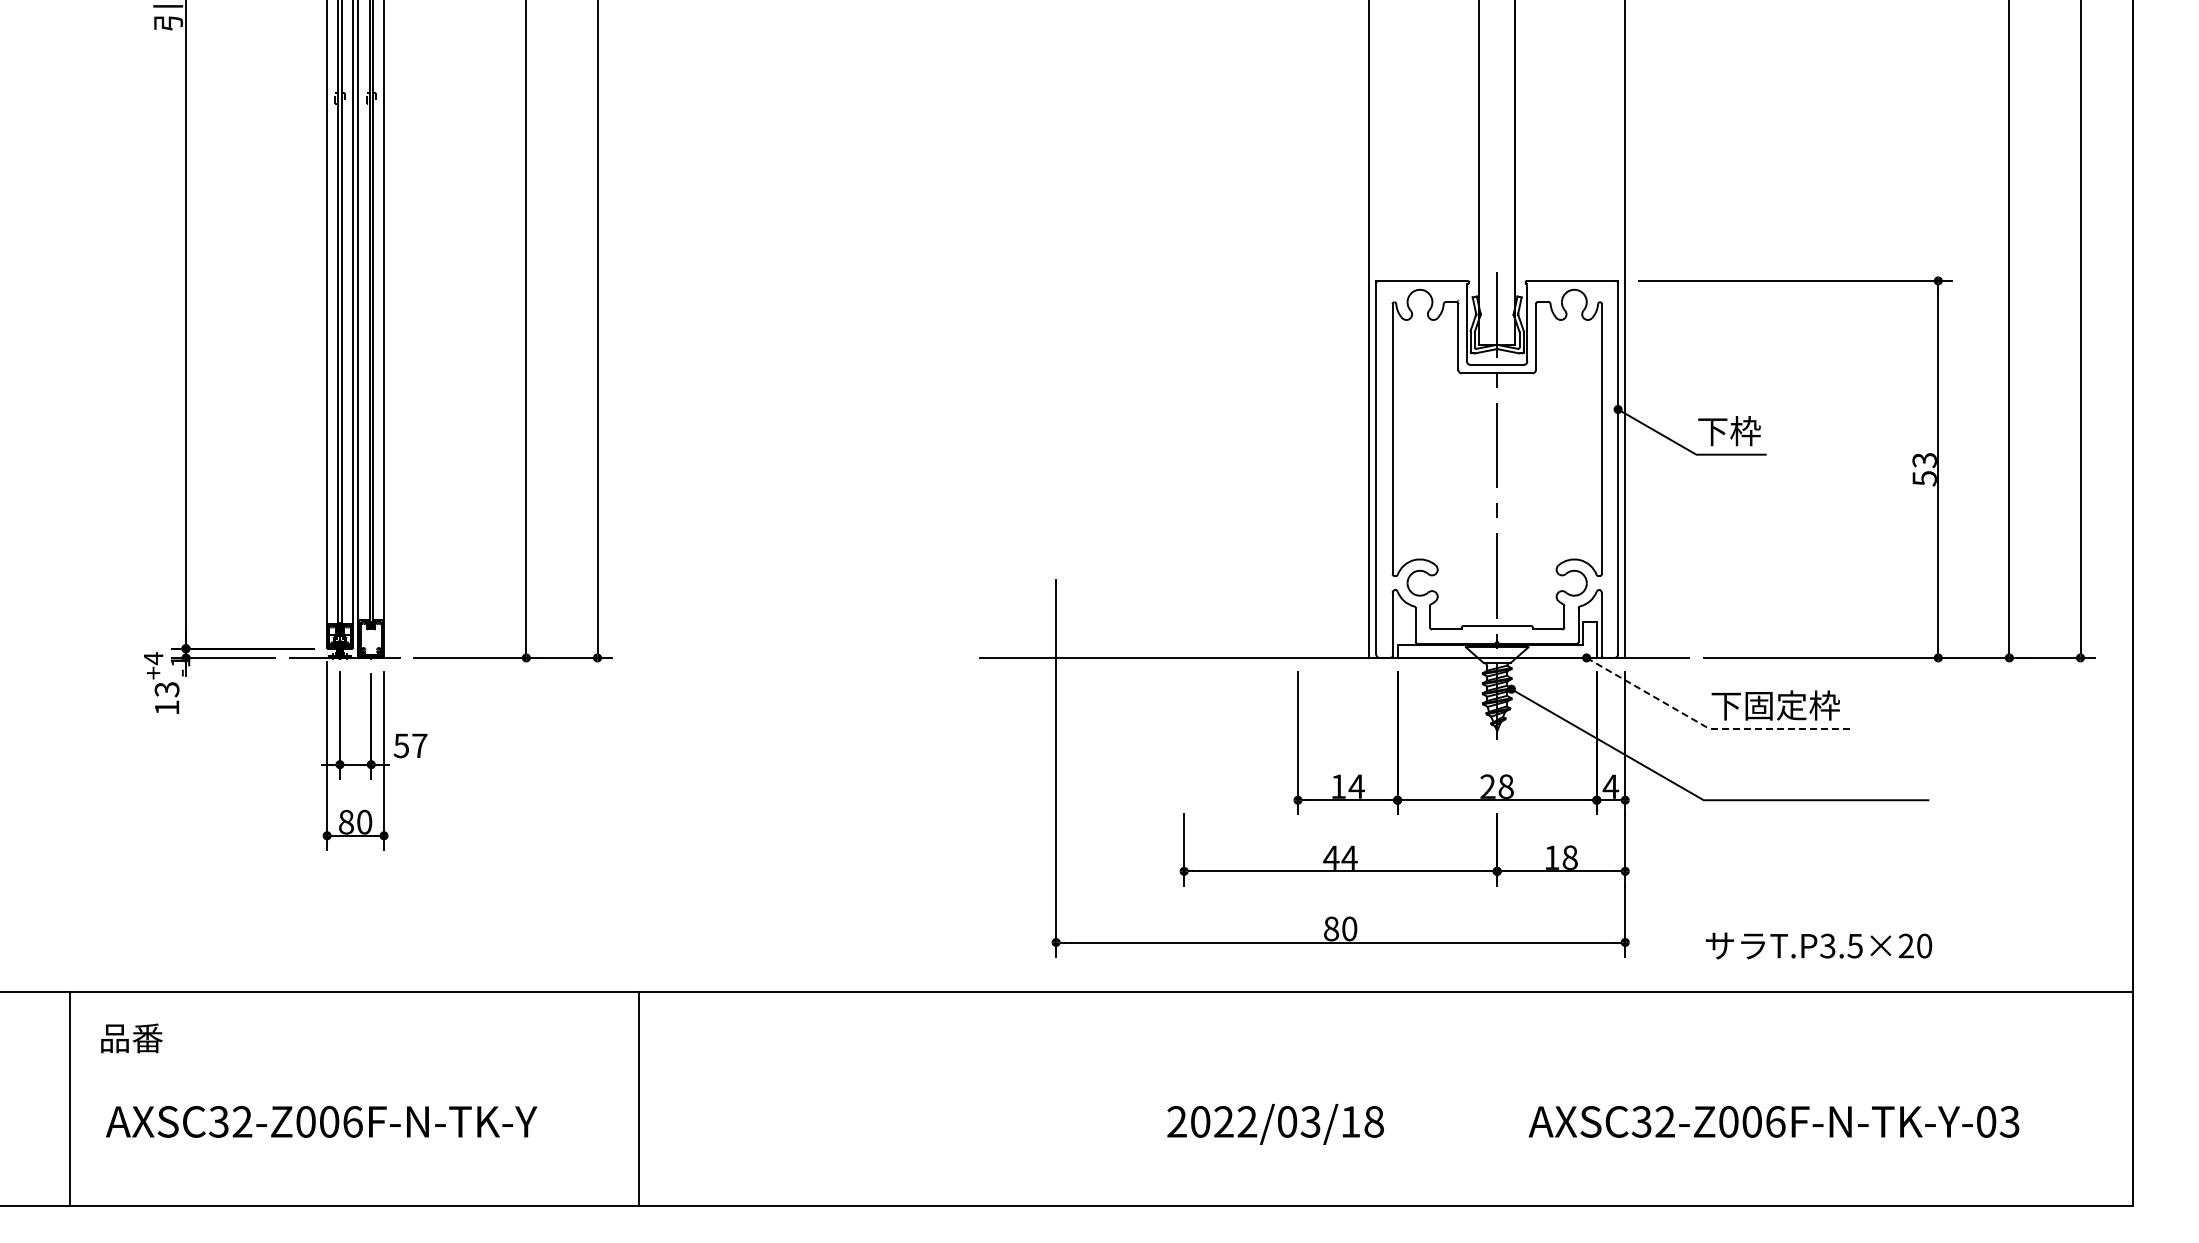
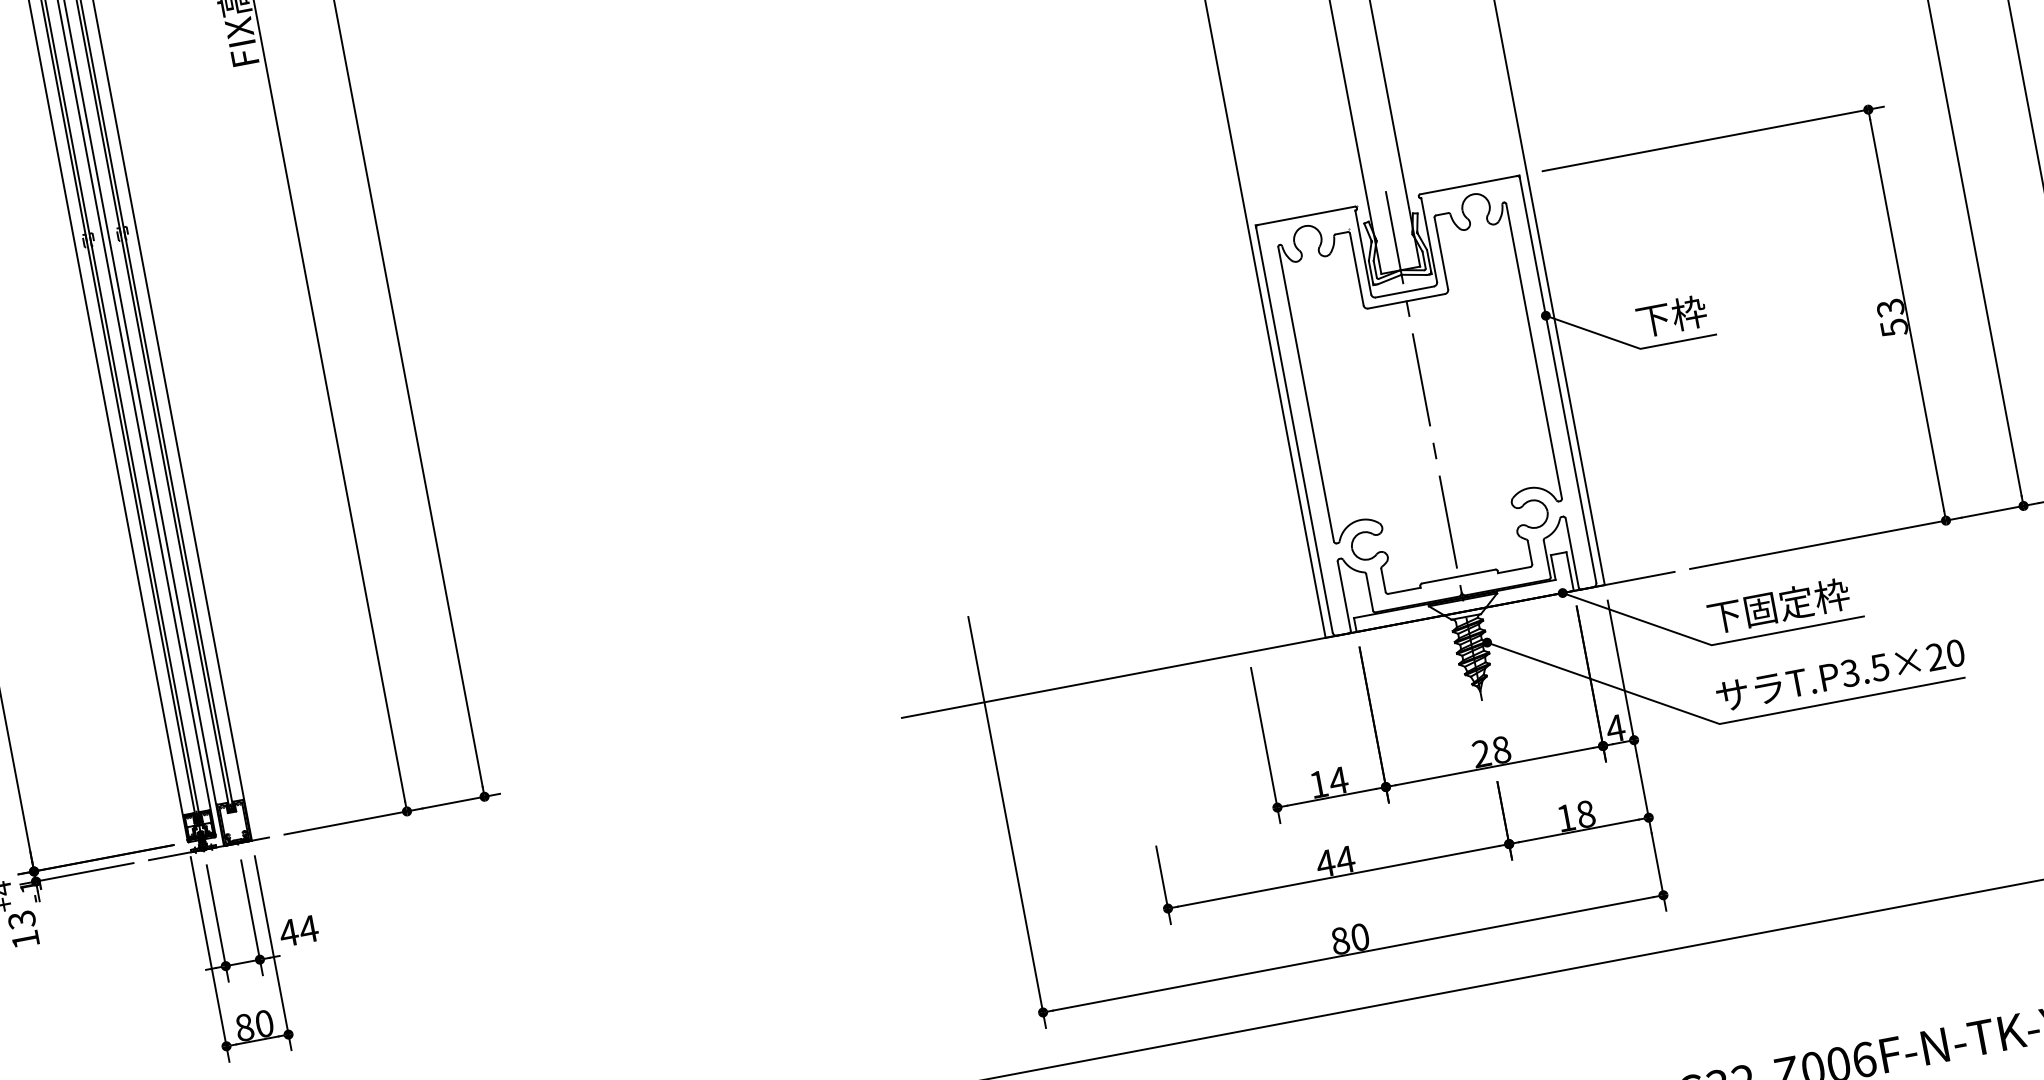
line: (1709, 729) -> (1711, 645), dashed -> solid
text: (410, 745) -> (298, 930), 57 -> 44
text: (1819, 945) -> (1840, 674), moved

